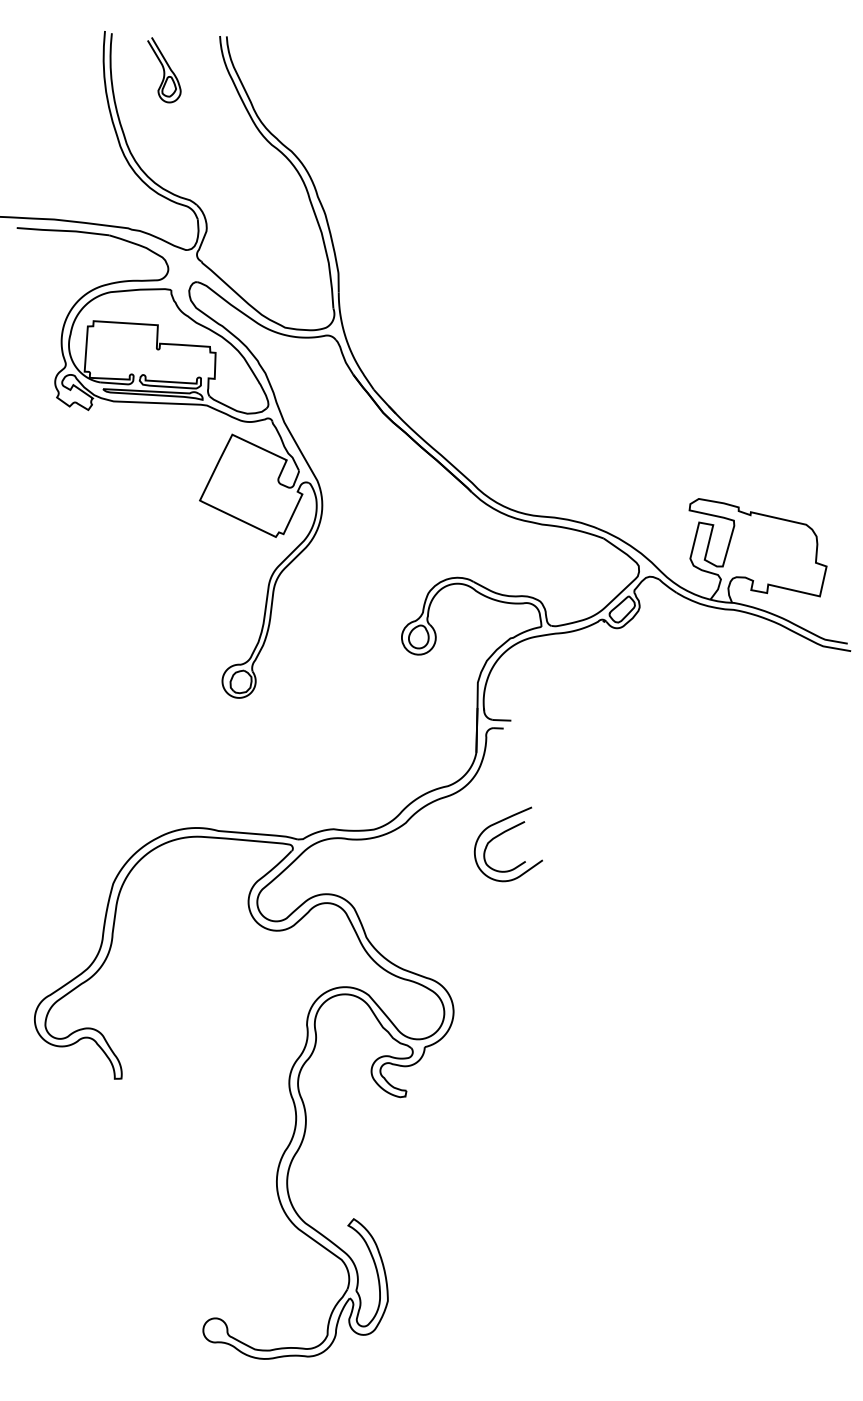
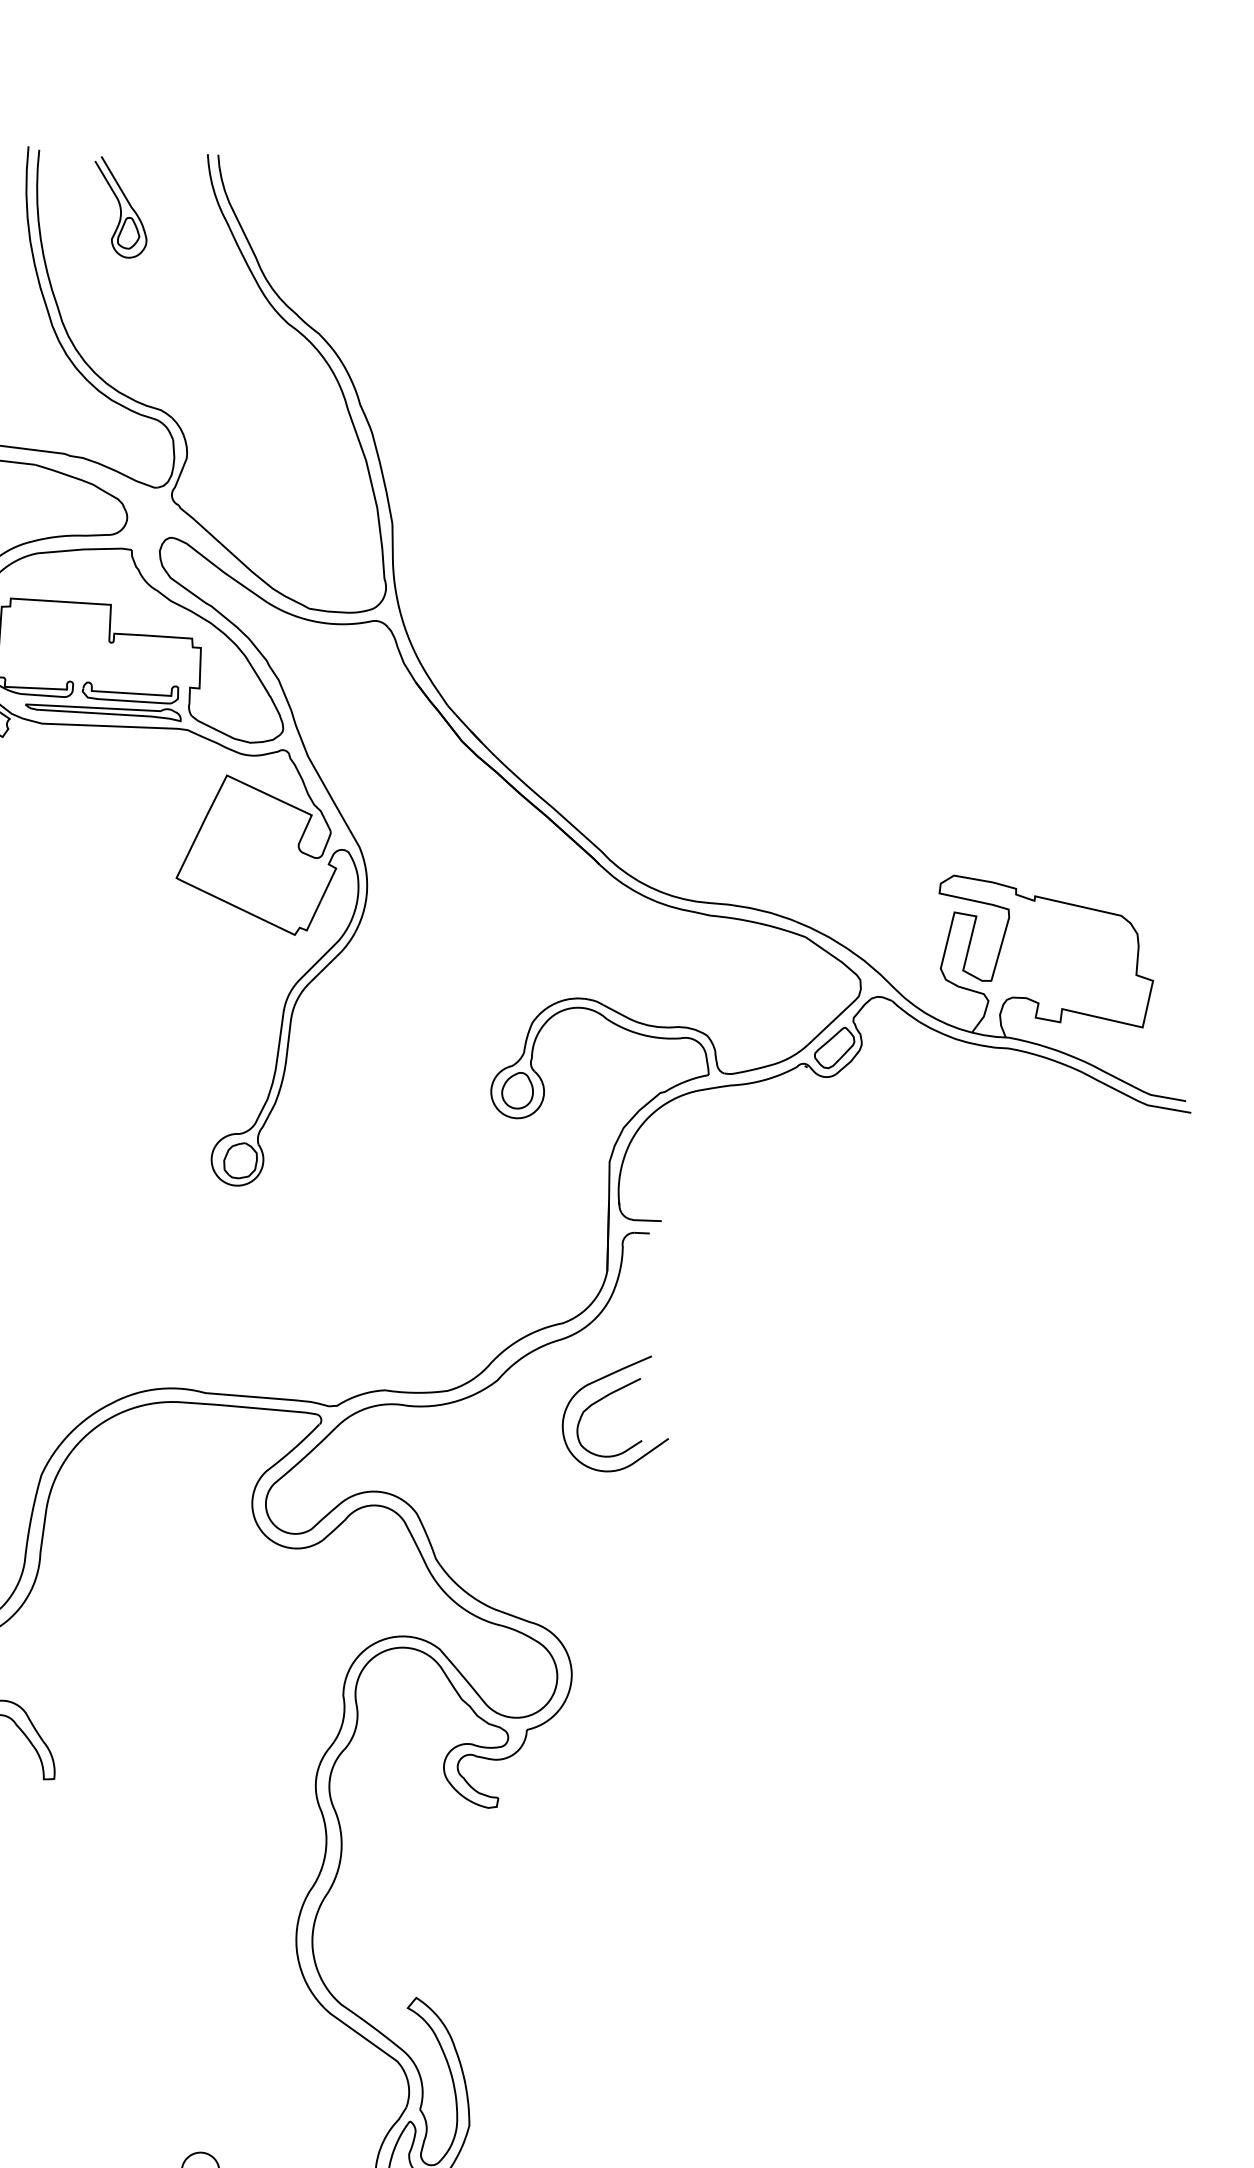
part: (502, 834) -> (605, 1398), moved

